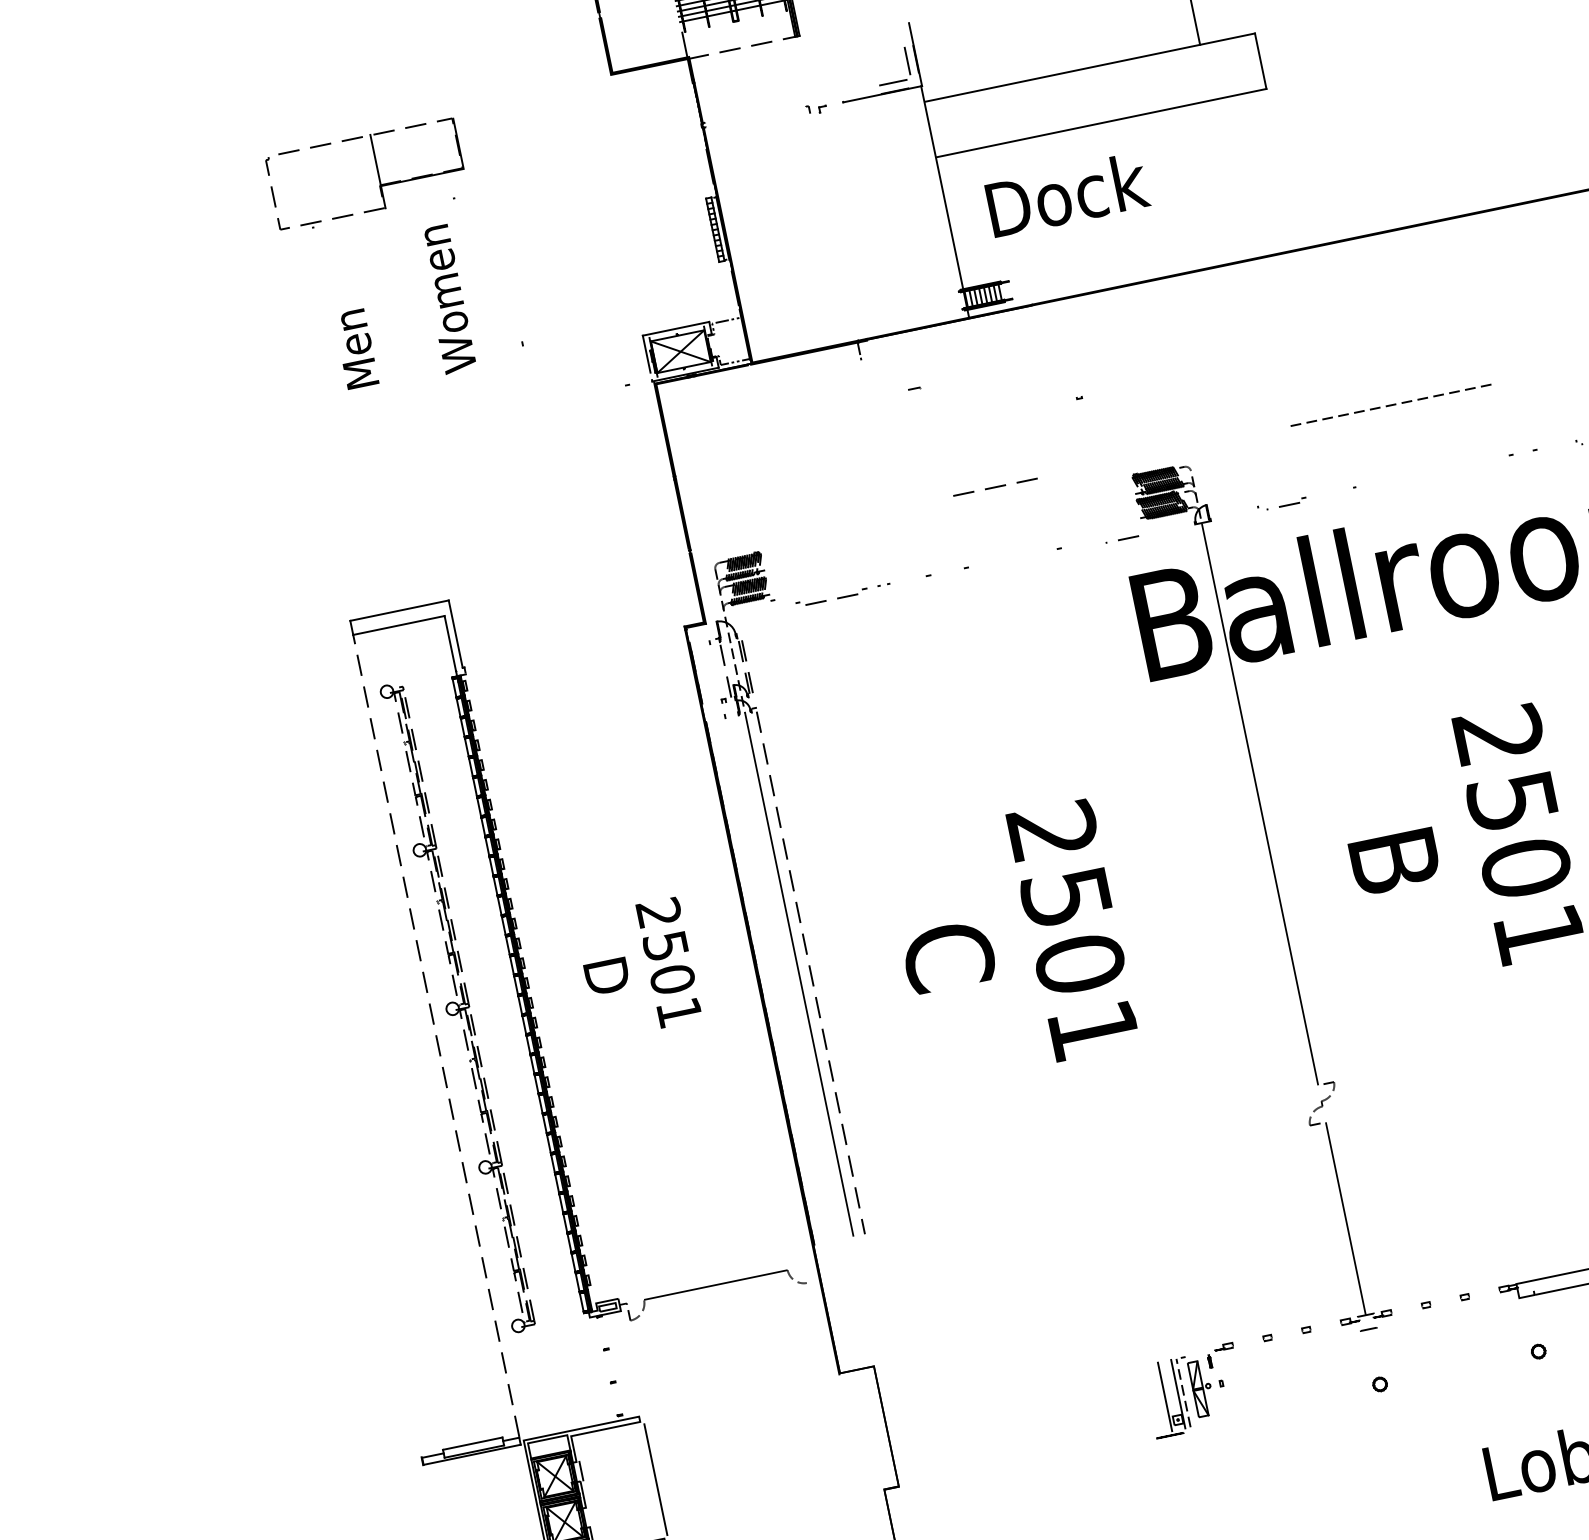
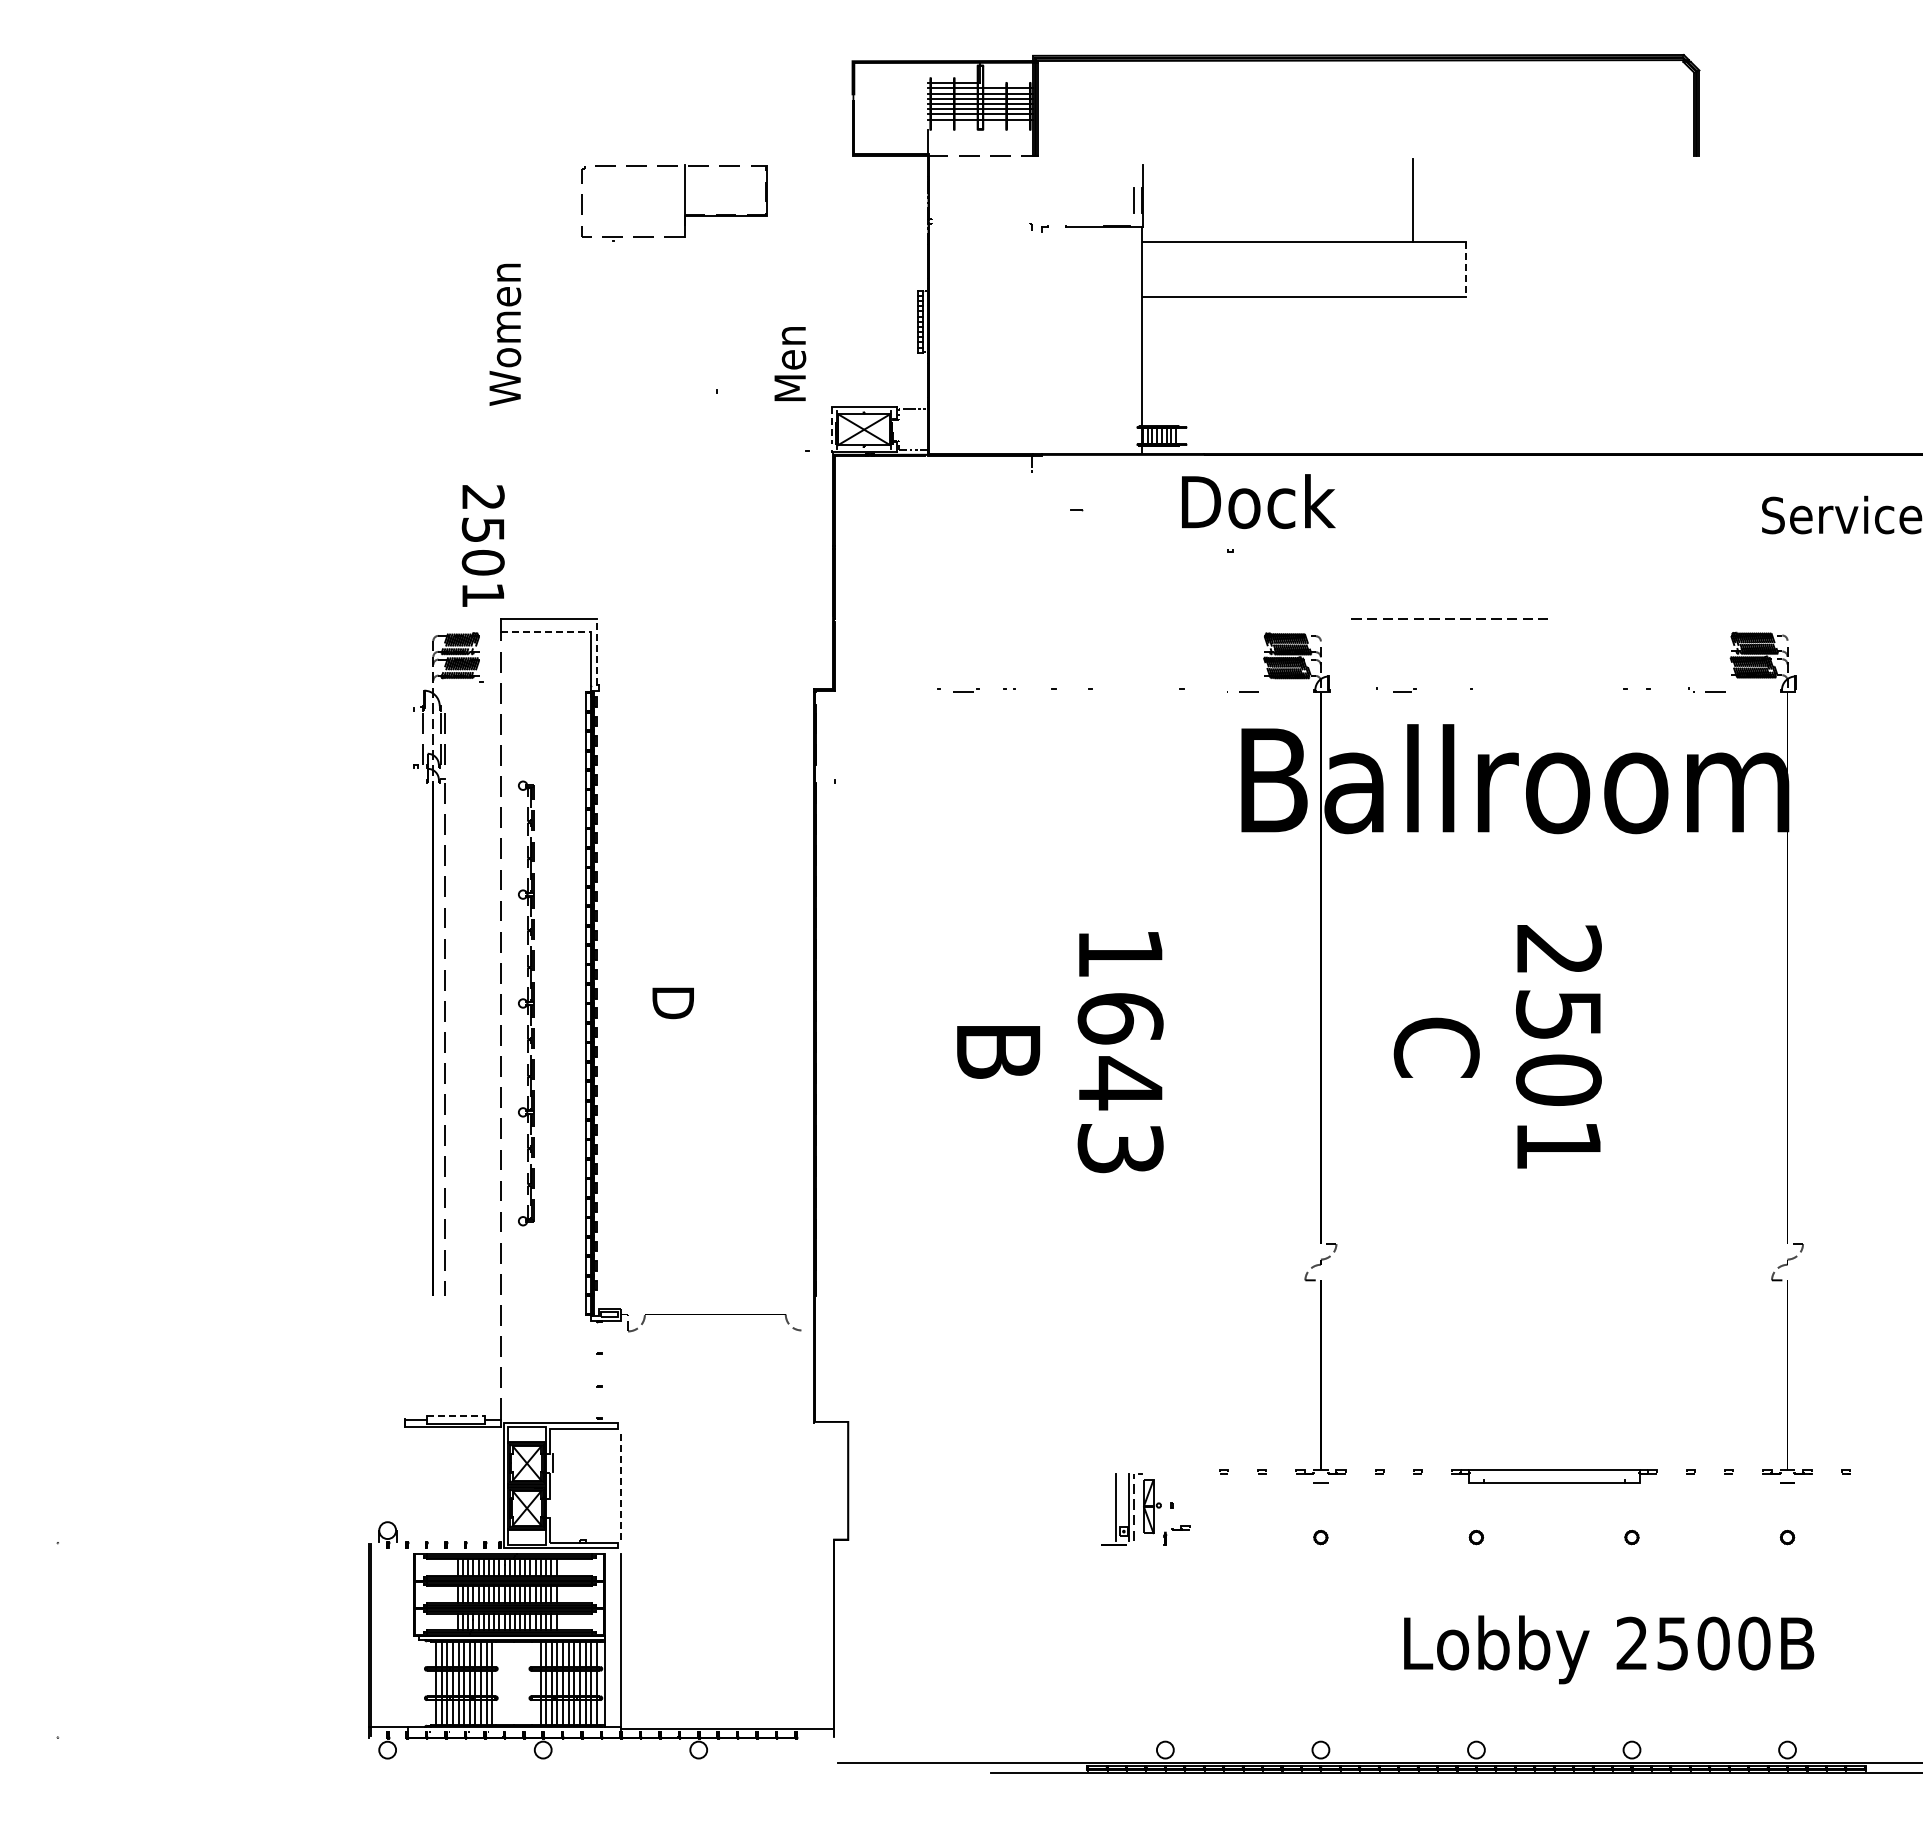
line: (1260, 61) -> (1466, 269), solid -> dashed
line: (893, 83) -> (1116, 218), removed
part: (377, 173) -> (684, 202), moved
text: (1067, 194) -> (1258, 501), moved
text: (446, 298) -> (505, 334), moved
text: (356, 348) -> (790, 363), moved
line: (646, 354) -> (831, 425), solid -> dashed
line: (1390, 405) -> (1449, 618), moved
line: (995, 487) -> (1133, 618), removed
part: (1286, 503) -> (1404, 690), size x0.6
part: (831, 597) -> (958, 690), size x0.6
line: (398, 625) -> (545, 632), solid -> dashed
line: (455, 634) -> (597, 651), solid -> dashed
text: (1394, 860) -> (1436, 1047), B -> C
part: (798, 894) -> (448, 963), moved
text: (1073, 930) -> (1120, 1050), 2501 -> 1643
text: (948, 957) -> (998, 1051), C -> B
text: (668, 962) -> (482, 545), moved
part: (457, 1007) -> (526, 1003), size x0.7
part: (1220, 1355) -> (1176, 1535), moved
line: (473, 1443) -> (456, 1416), solid -> dashed
line: (655, 1479) -> (620, 1485), solid -> dashed

